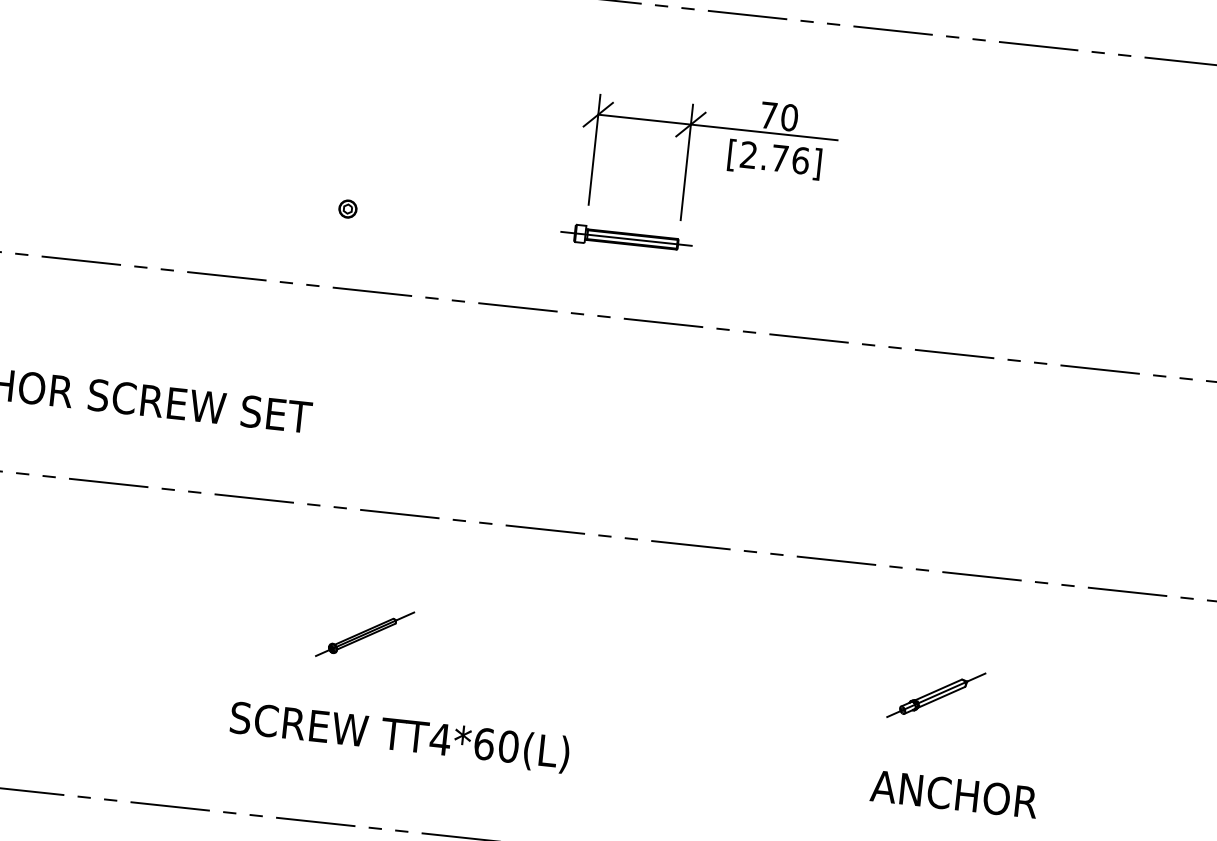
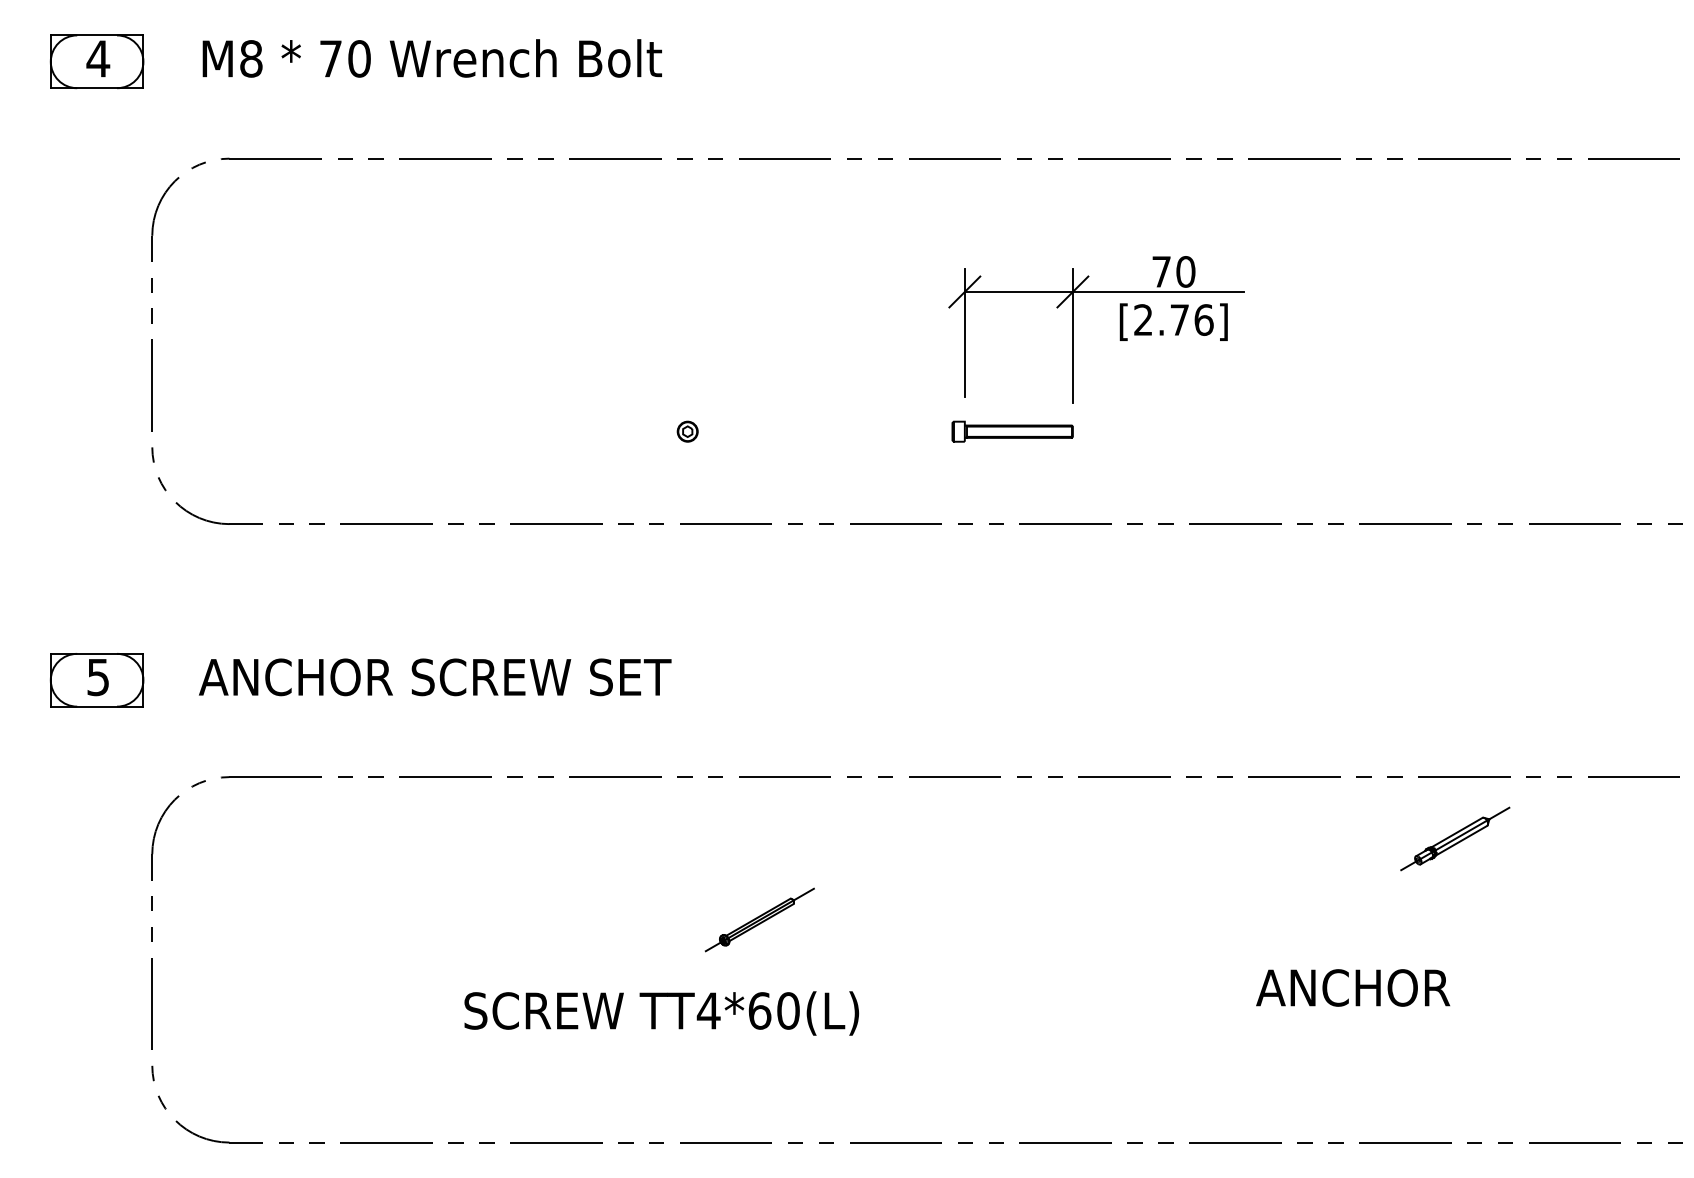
line: (626, 238) -> (1012, 431), removed
part: (936, 694) -> (1455, 838), moved
text: (399, 737) -> (661, 1013), moved
text: (954, 793) -> (1353, 987), moved

